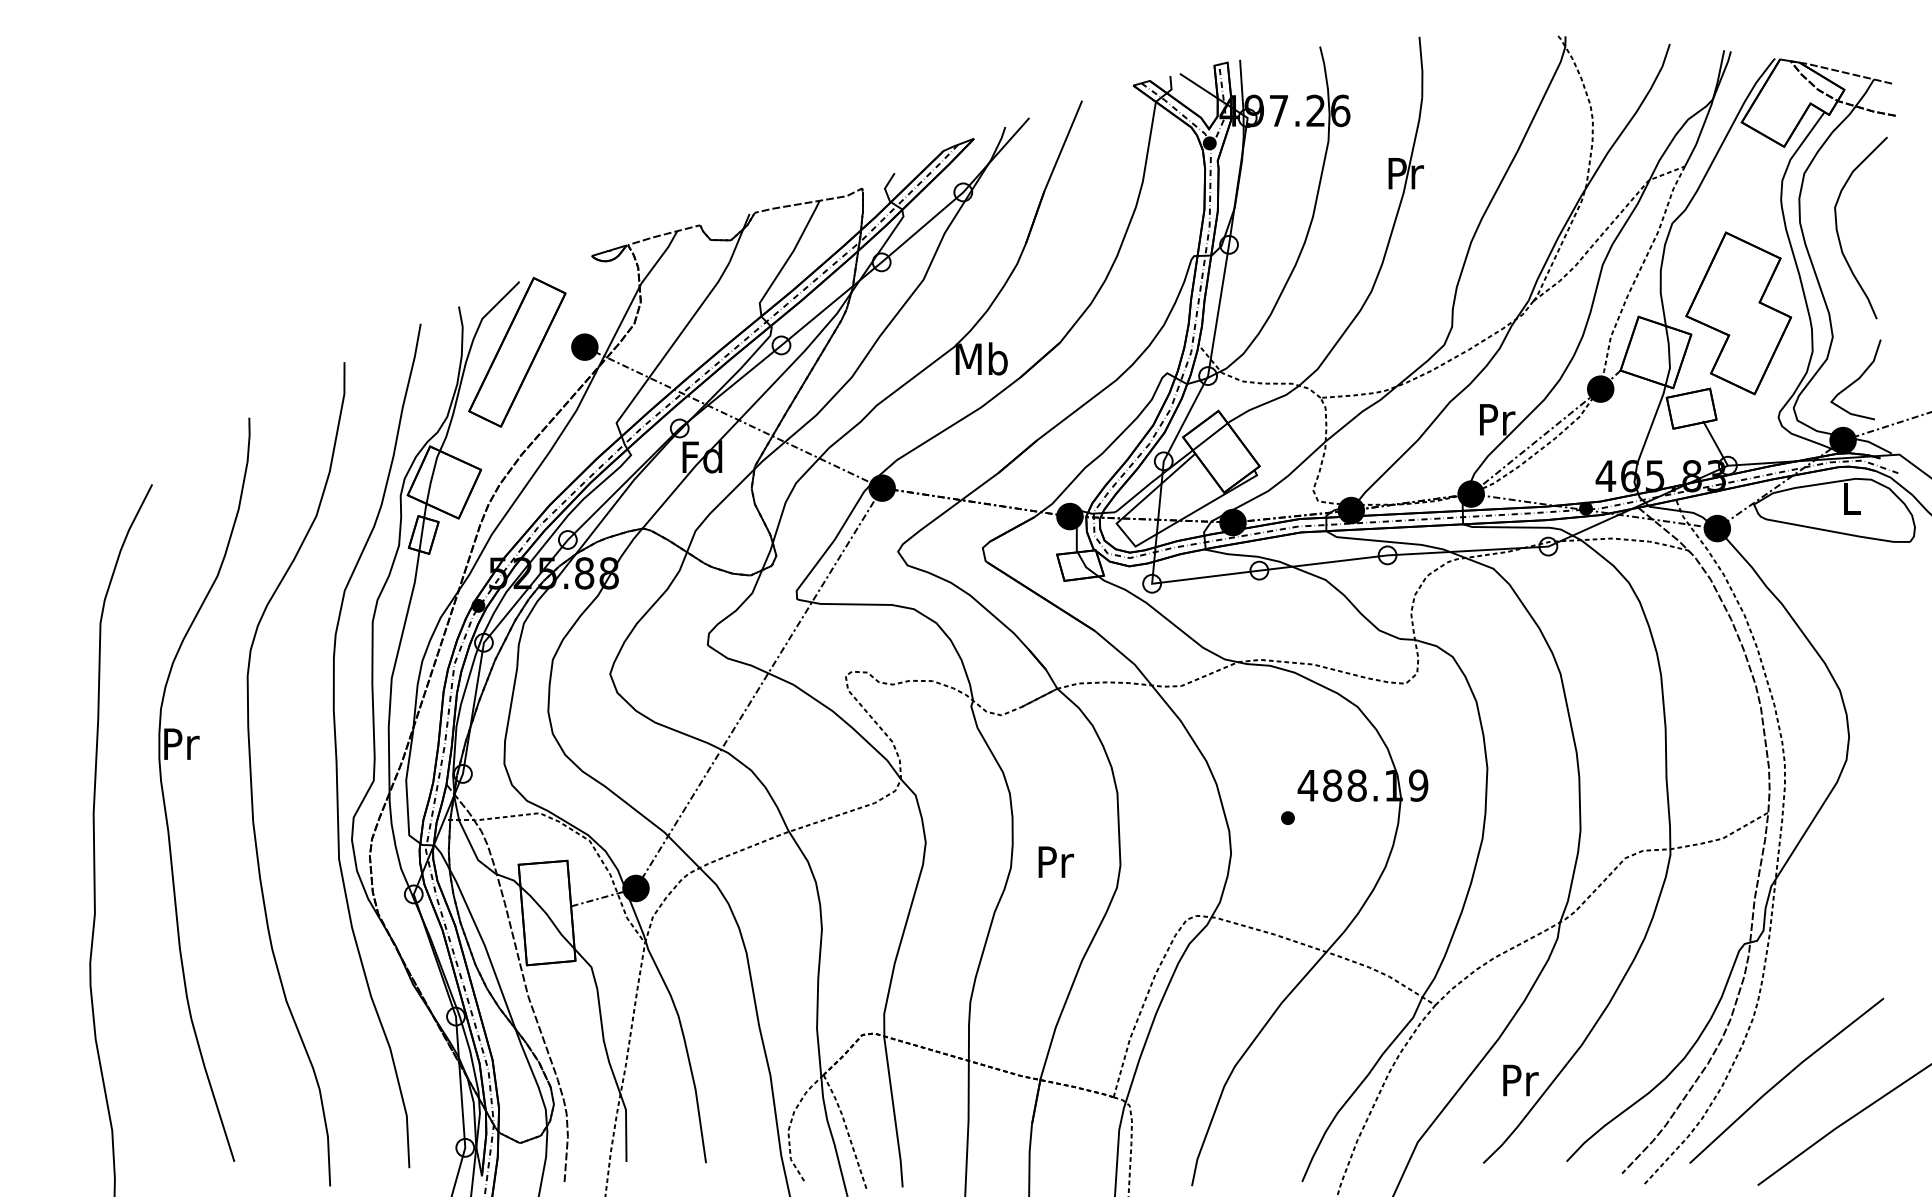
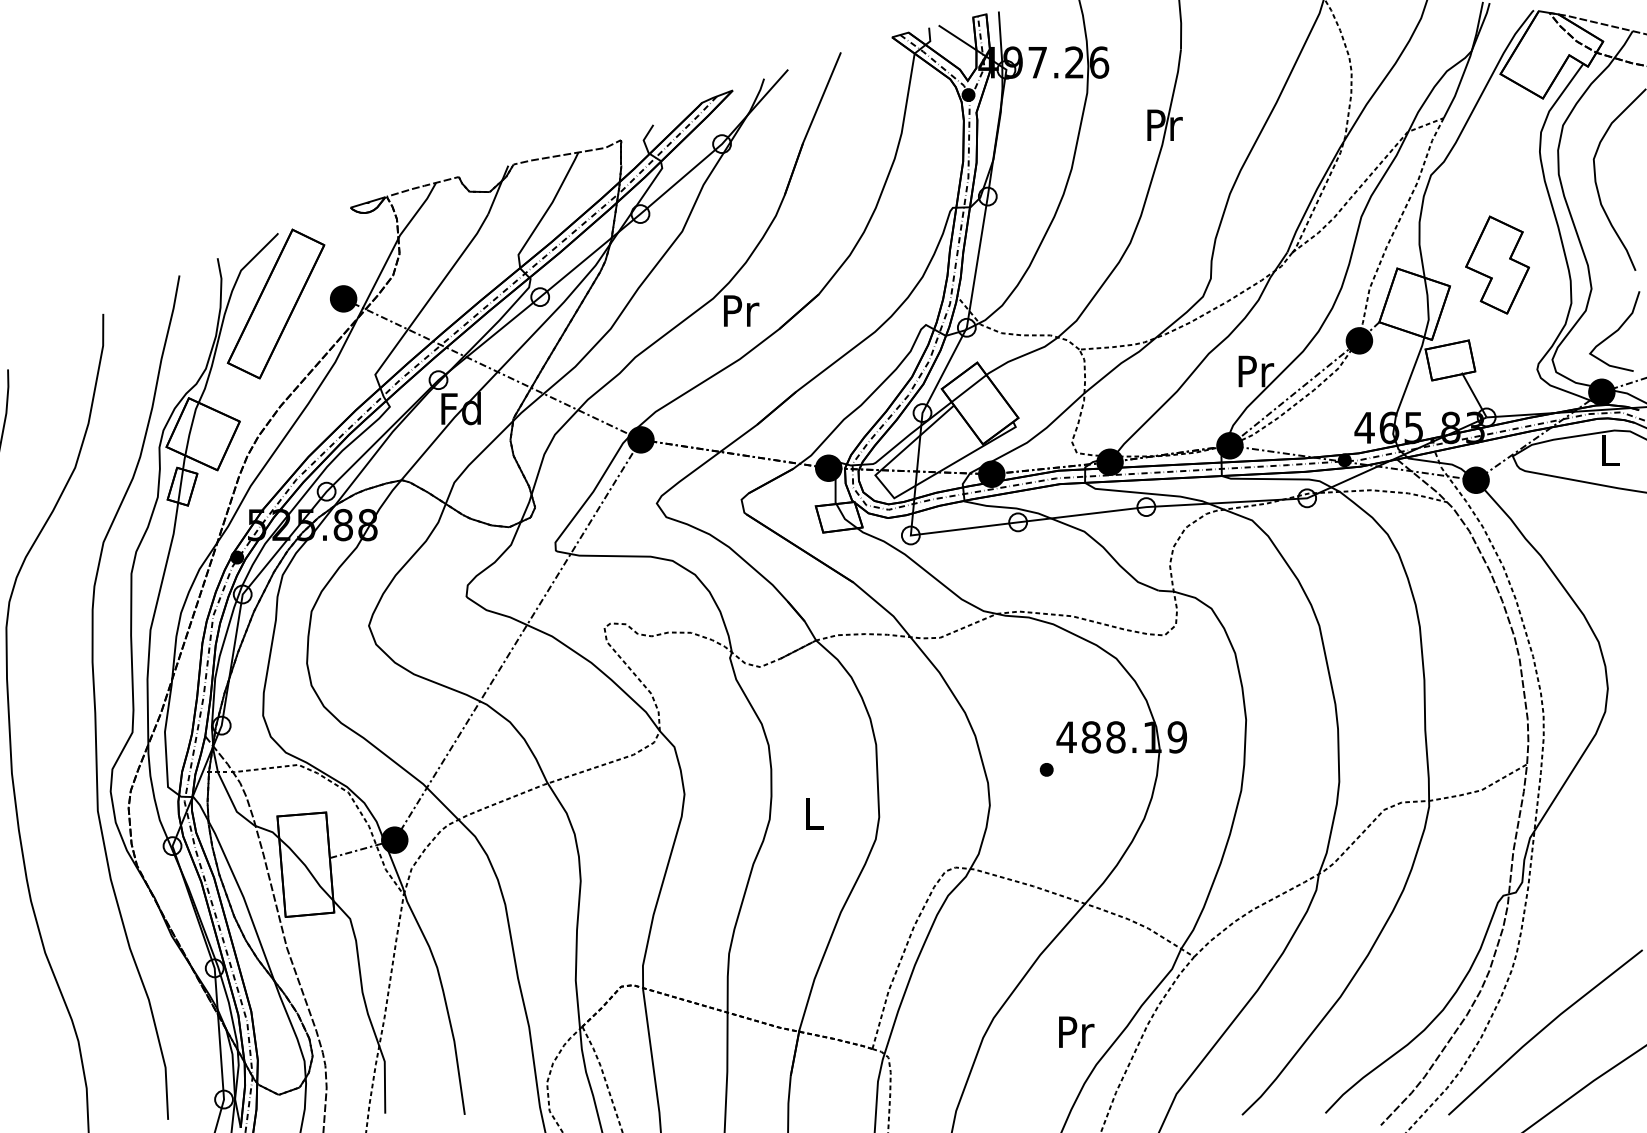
part: (1738, 313) -> (1497, 265), size x0.6
text: (981, 358) -> (740, 310), Mb -> Pr
text: (1056, 861) -> (815, 813), Pr -> L
text: (1520, 1080) -> (1076, 1032), moved

